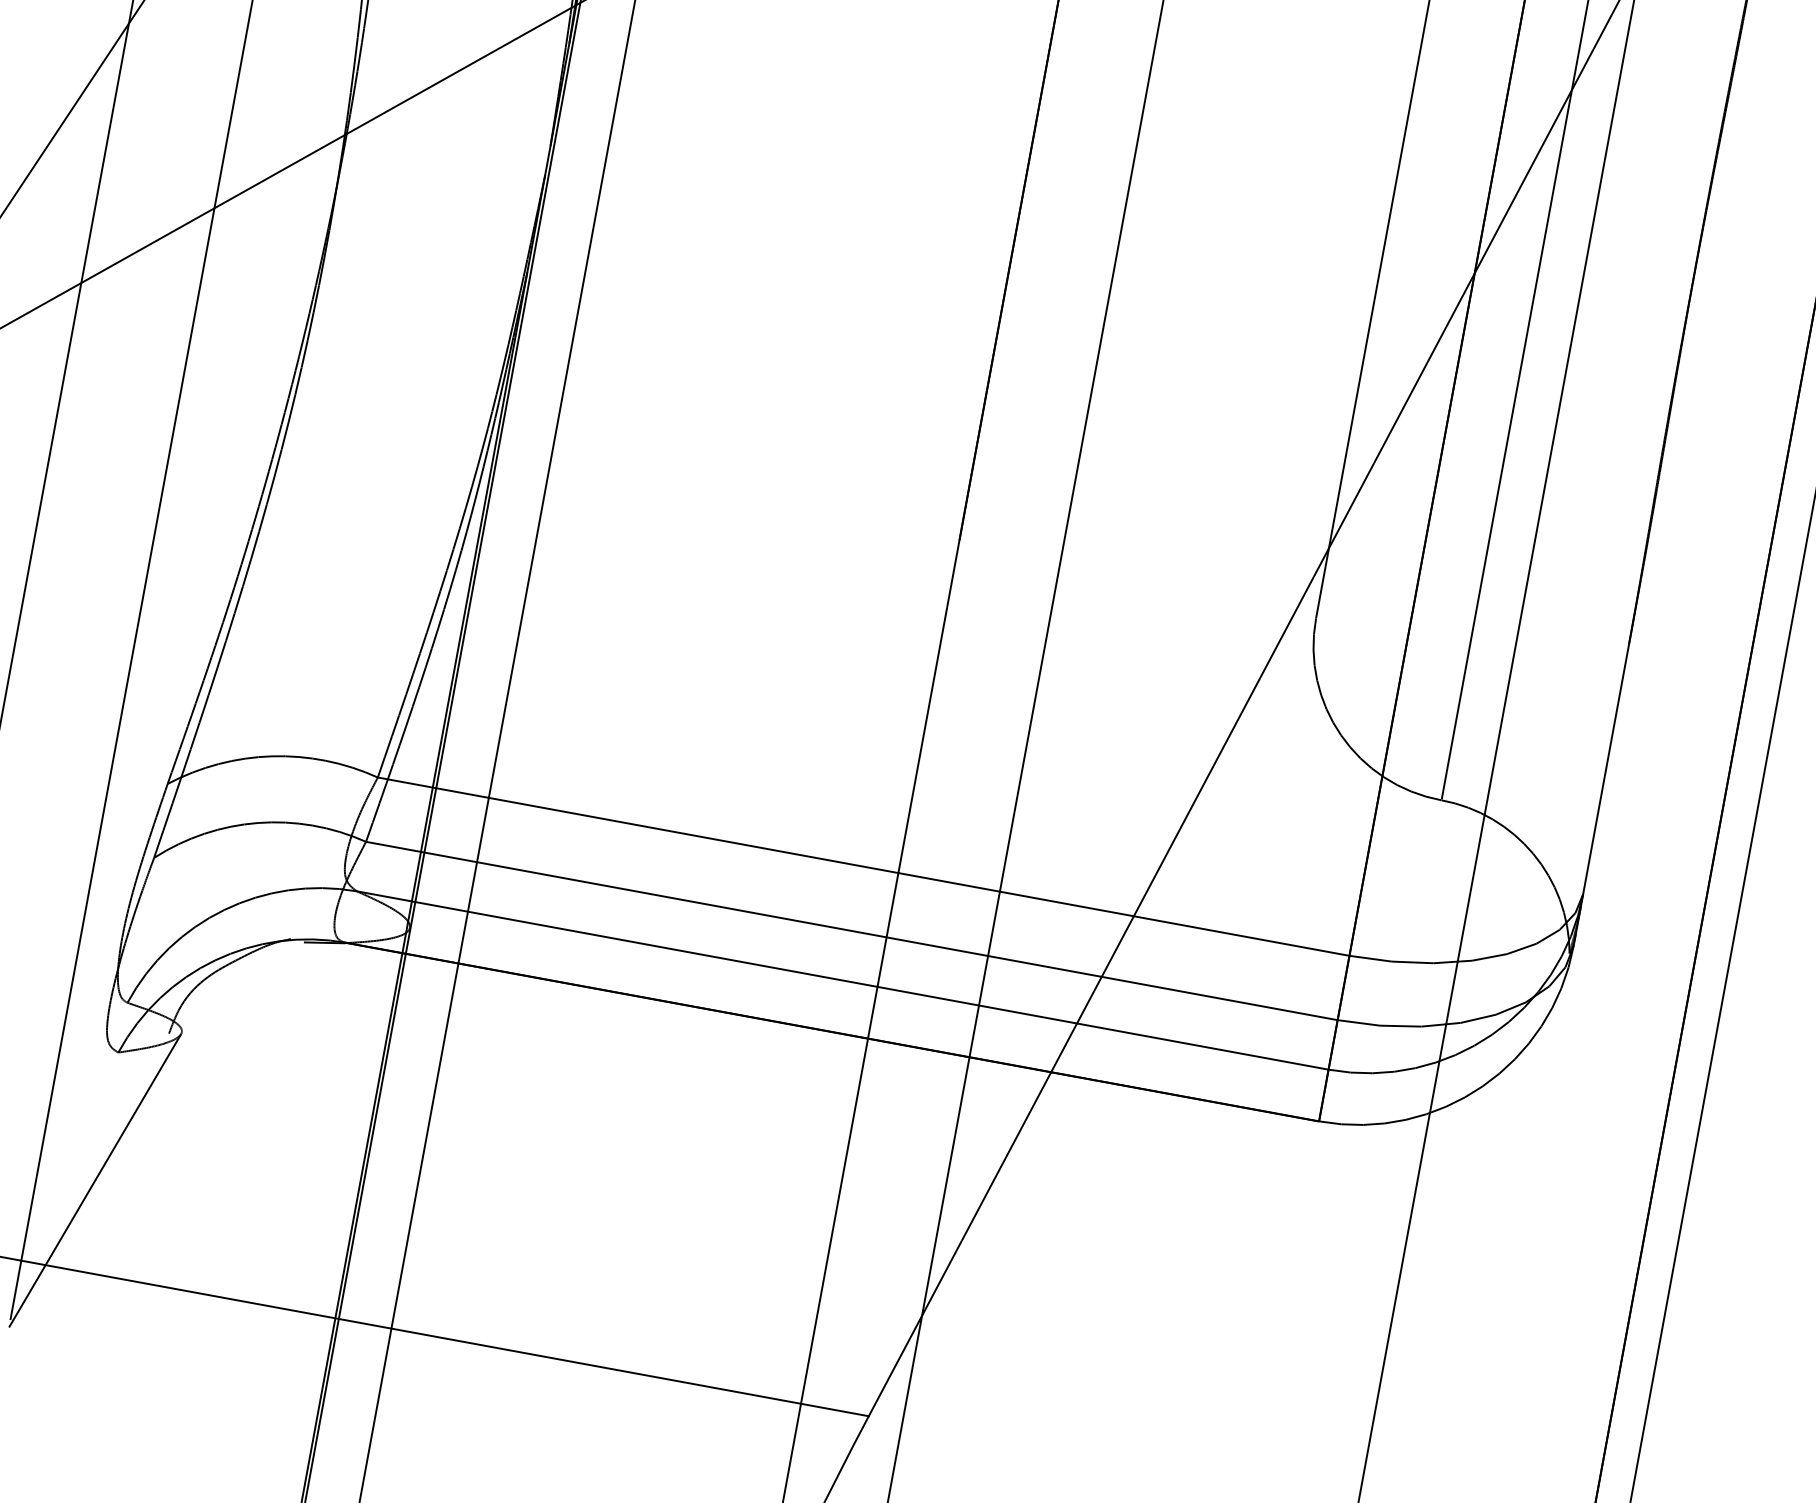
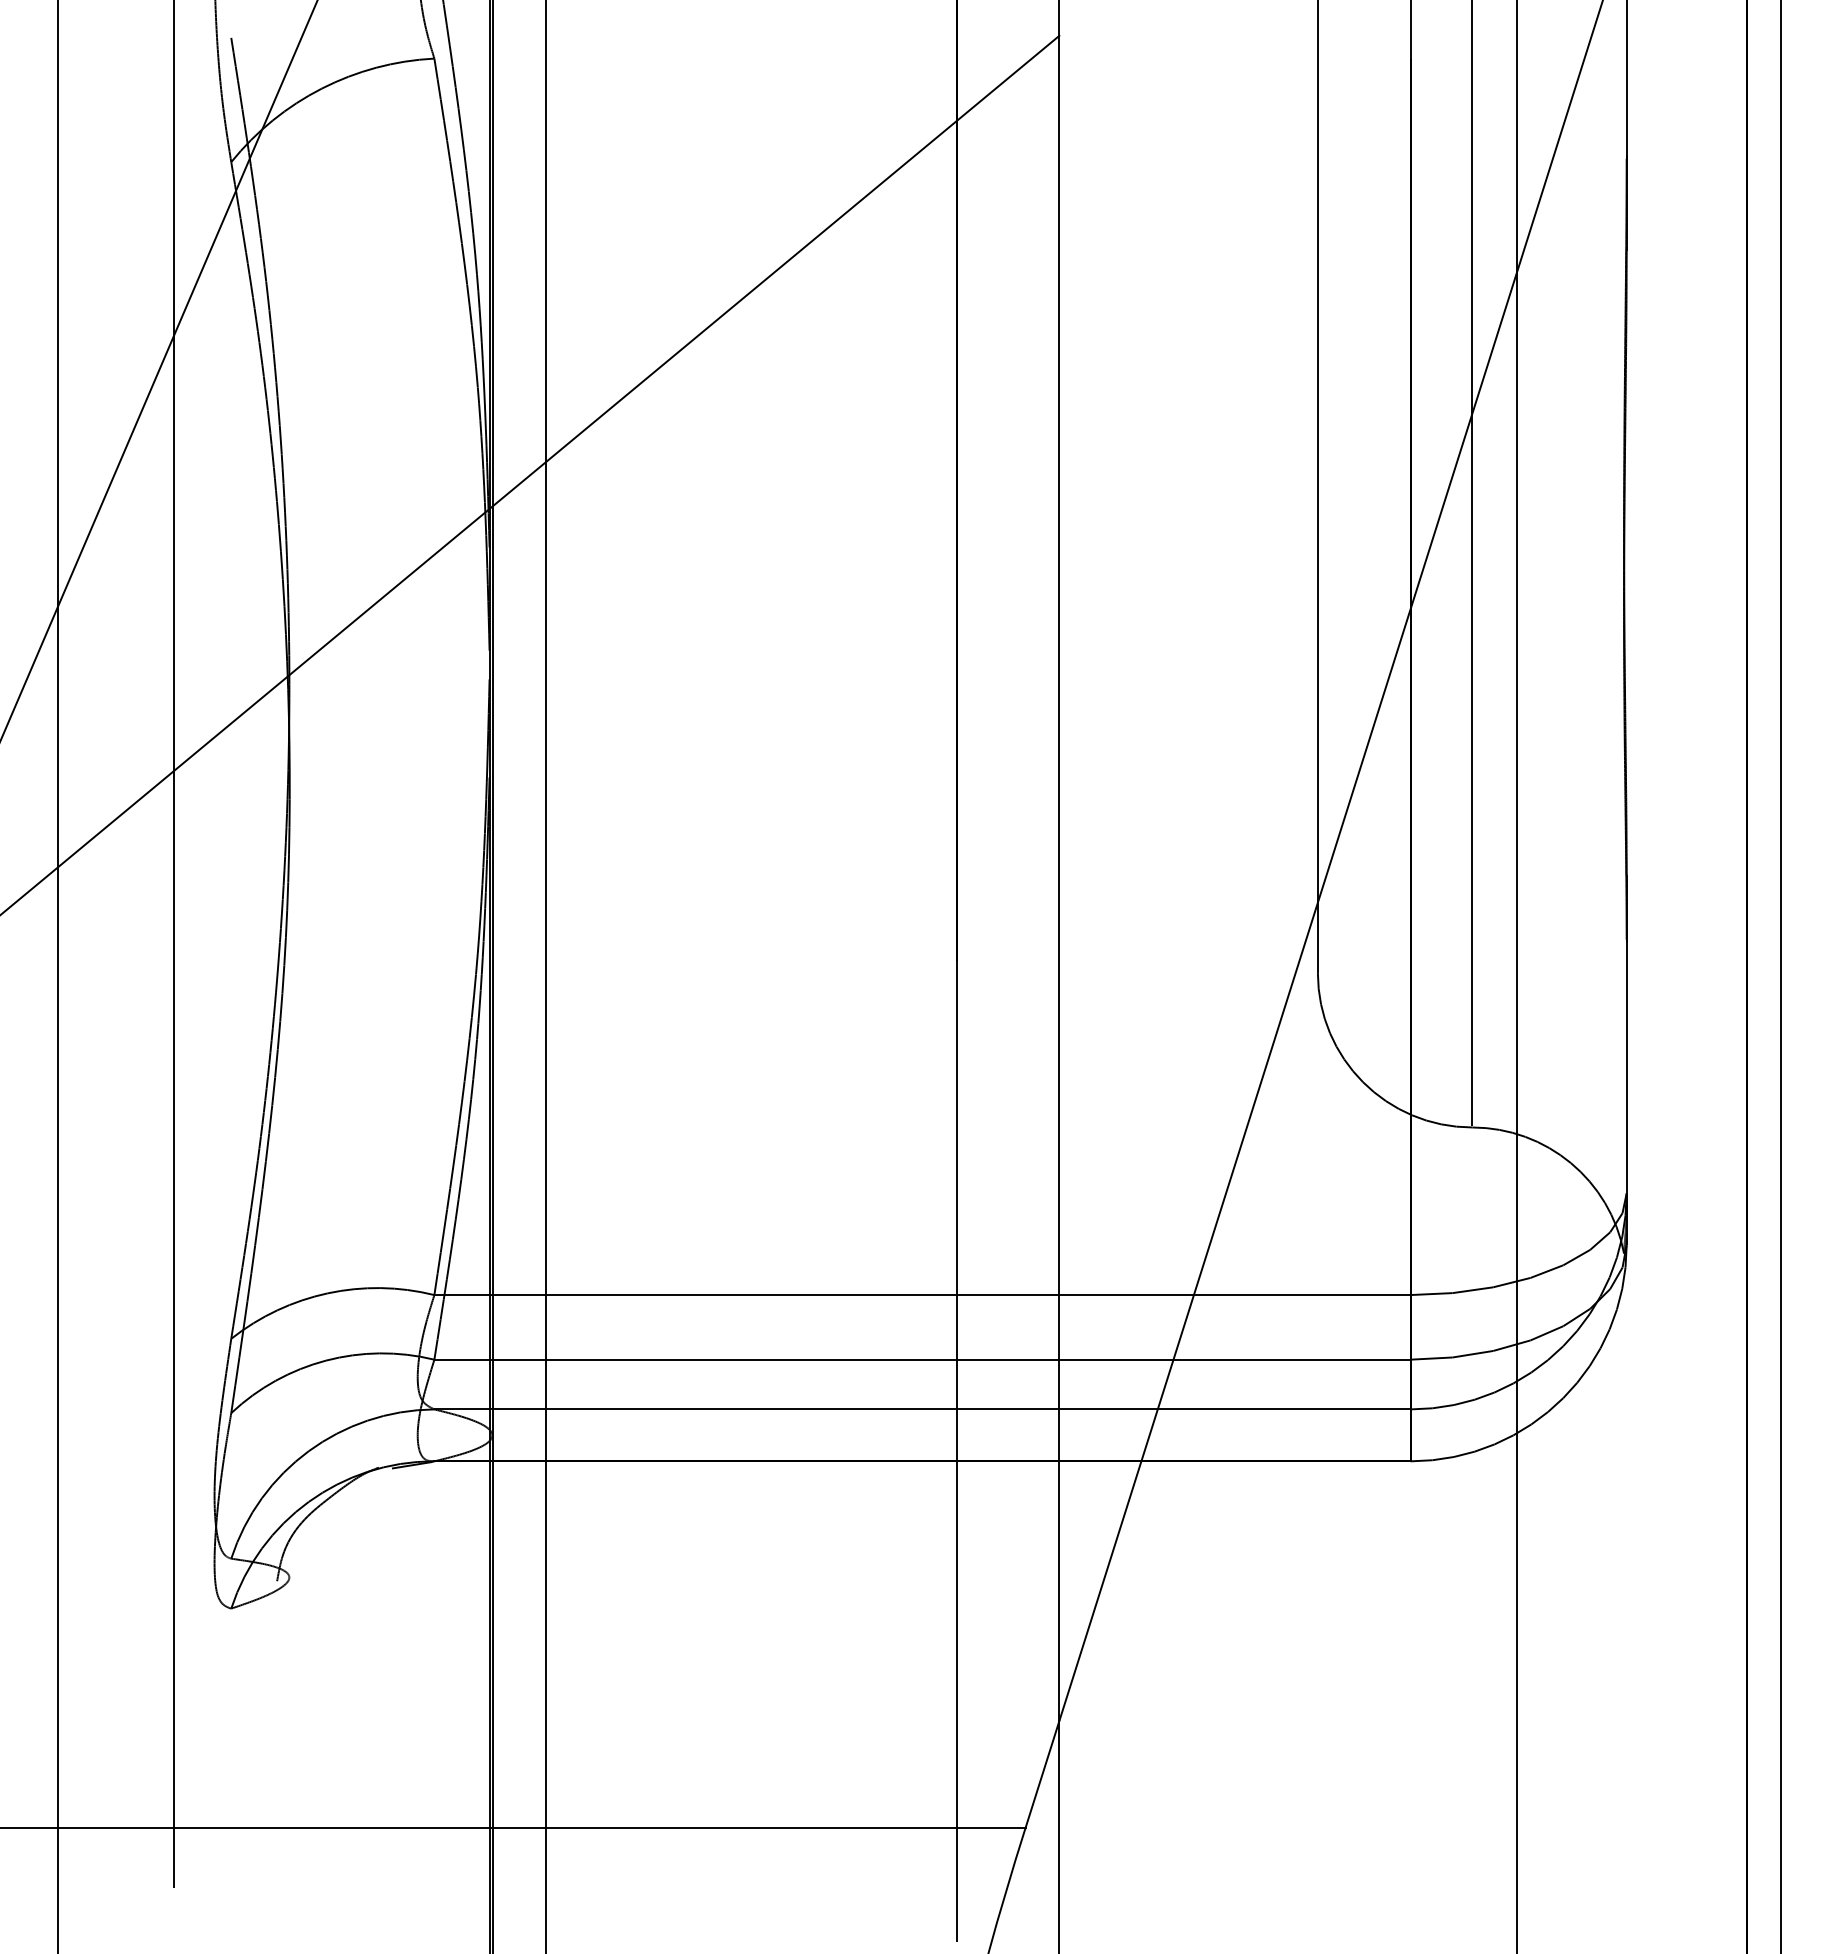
line: (95, 1180) -> (231, 1737), removed

